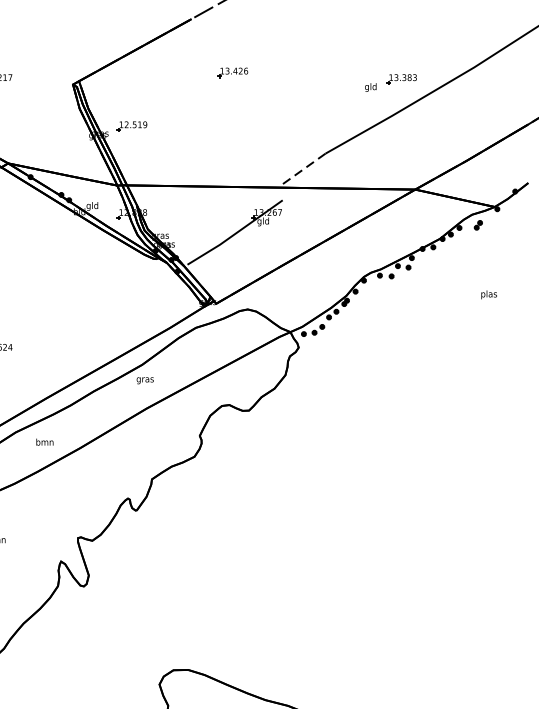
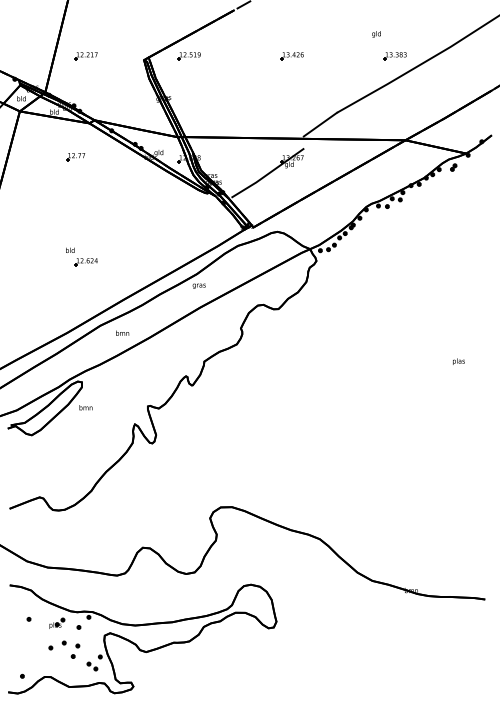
part: (232, 73) -> (291, 56), moved
text: (370, 87) -> (376, 34), moved
part: (131, 127) -> (188, 56), moved
line: (304, 168) -> (320, 124), dashed -> solid
text: (488, 294) -> (458, 361), moved

